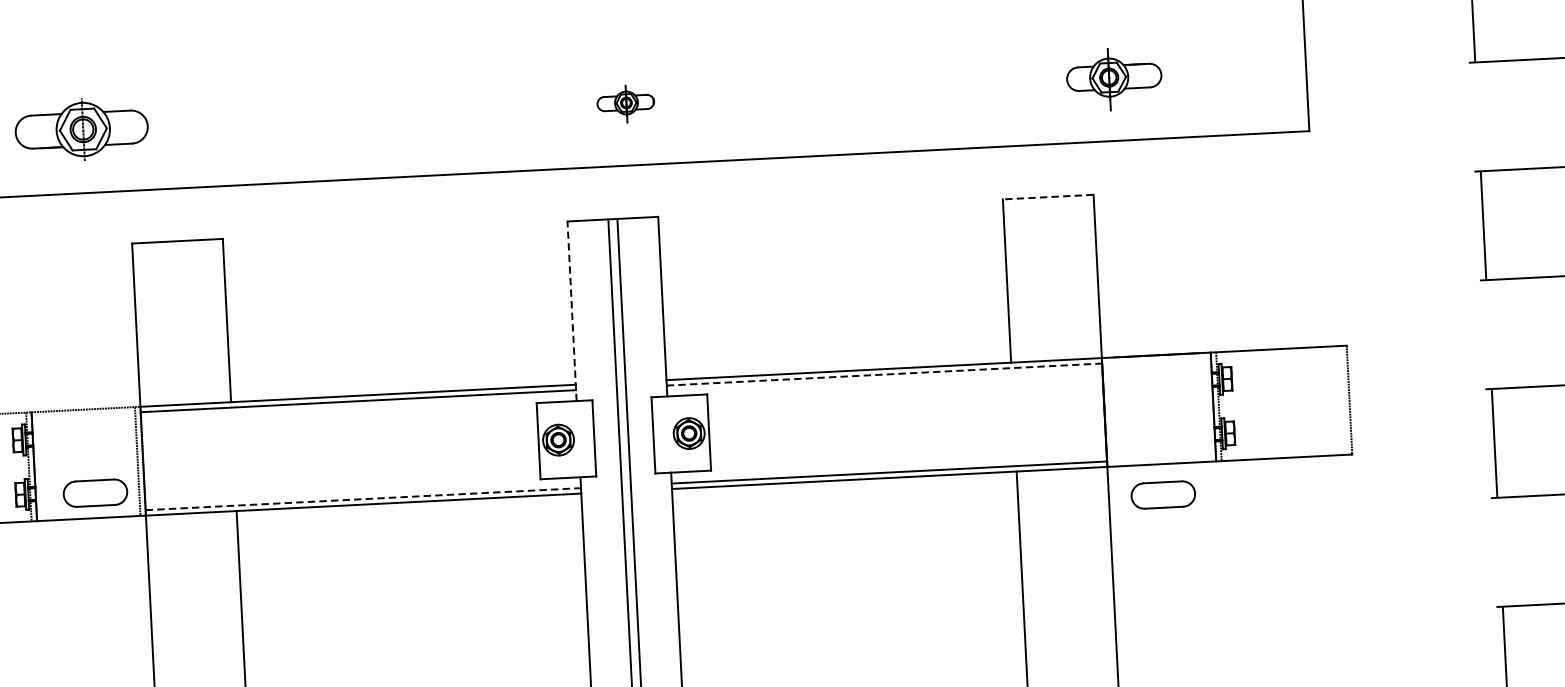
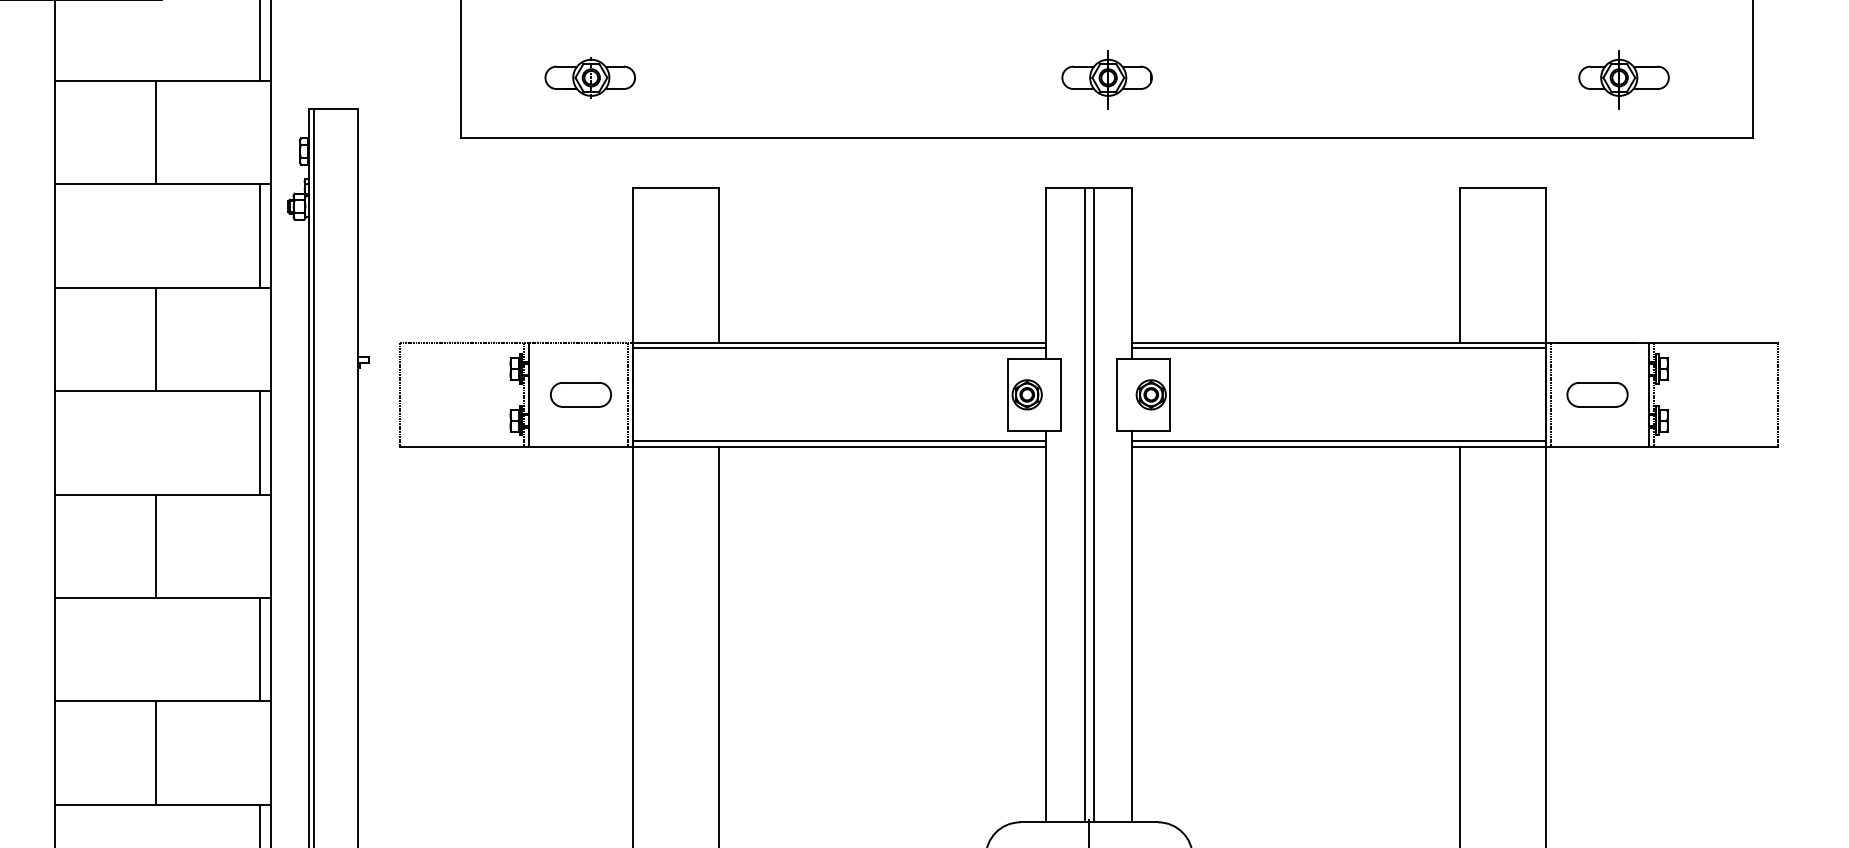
part: (1113, 79) -> (1623, 79), moved
part: (625, 103) -> (1106, 79), size x1.67
part: (80, 129) -> (589, 77), size x0.71
line: (1047, 197) -> (1502, 188), dashed -> solid
line: (572, 310) -> (1046, 272), dashed -> solid
line: (884, 374) -> (1339, 348), dashed -> solid
line: (1110, 411) -> (1551, 394), added
part: (94, 492) -> (580, 394), moved
part: (1163, 494) -> (1597, 394), moved
line: (363, 499) -> (839, 441), dashed -> solid

